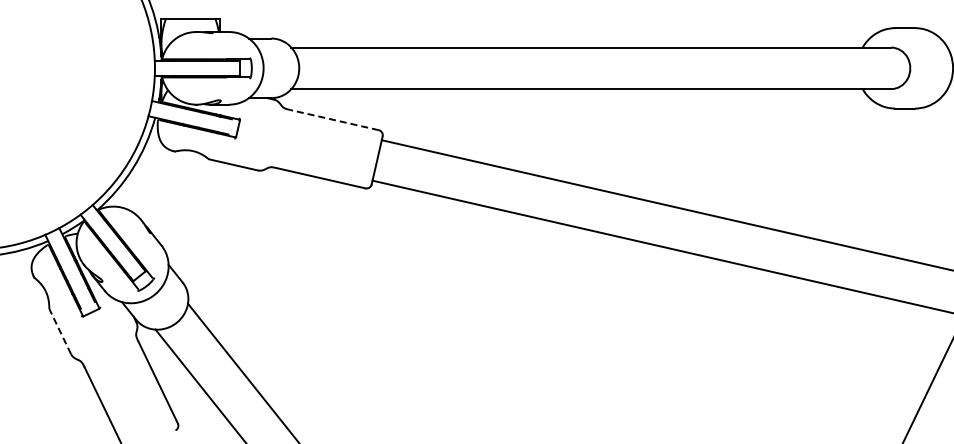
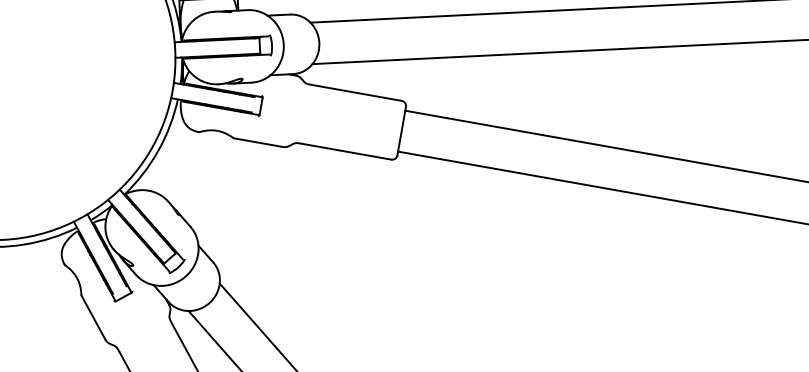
line: (334, 119) -> (357, 92), dashed -> solid
line: (59, 331) -> (92, 317), dashed -> solid

